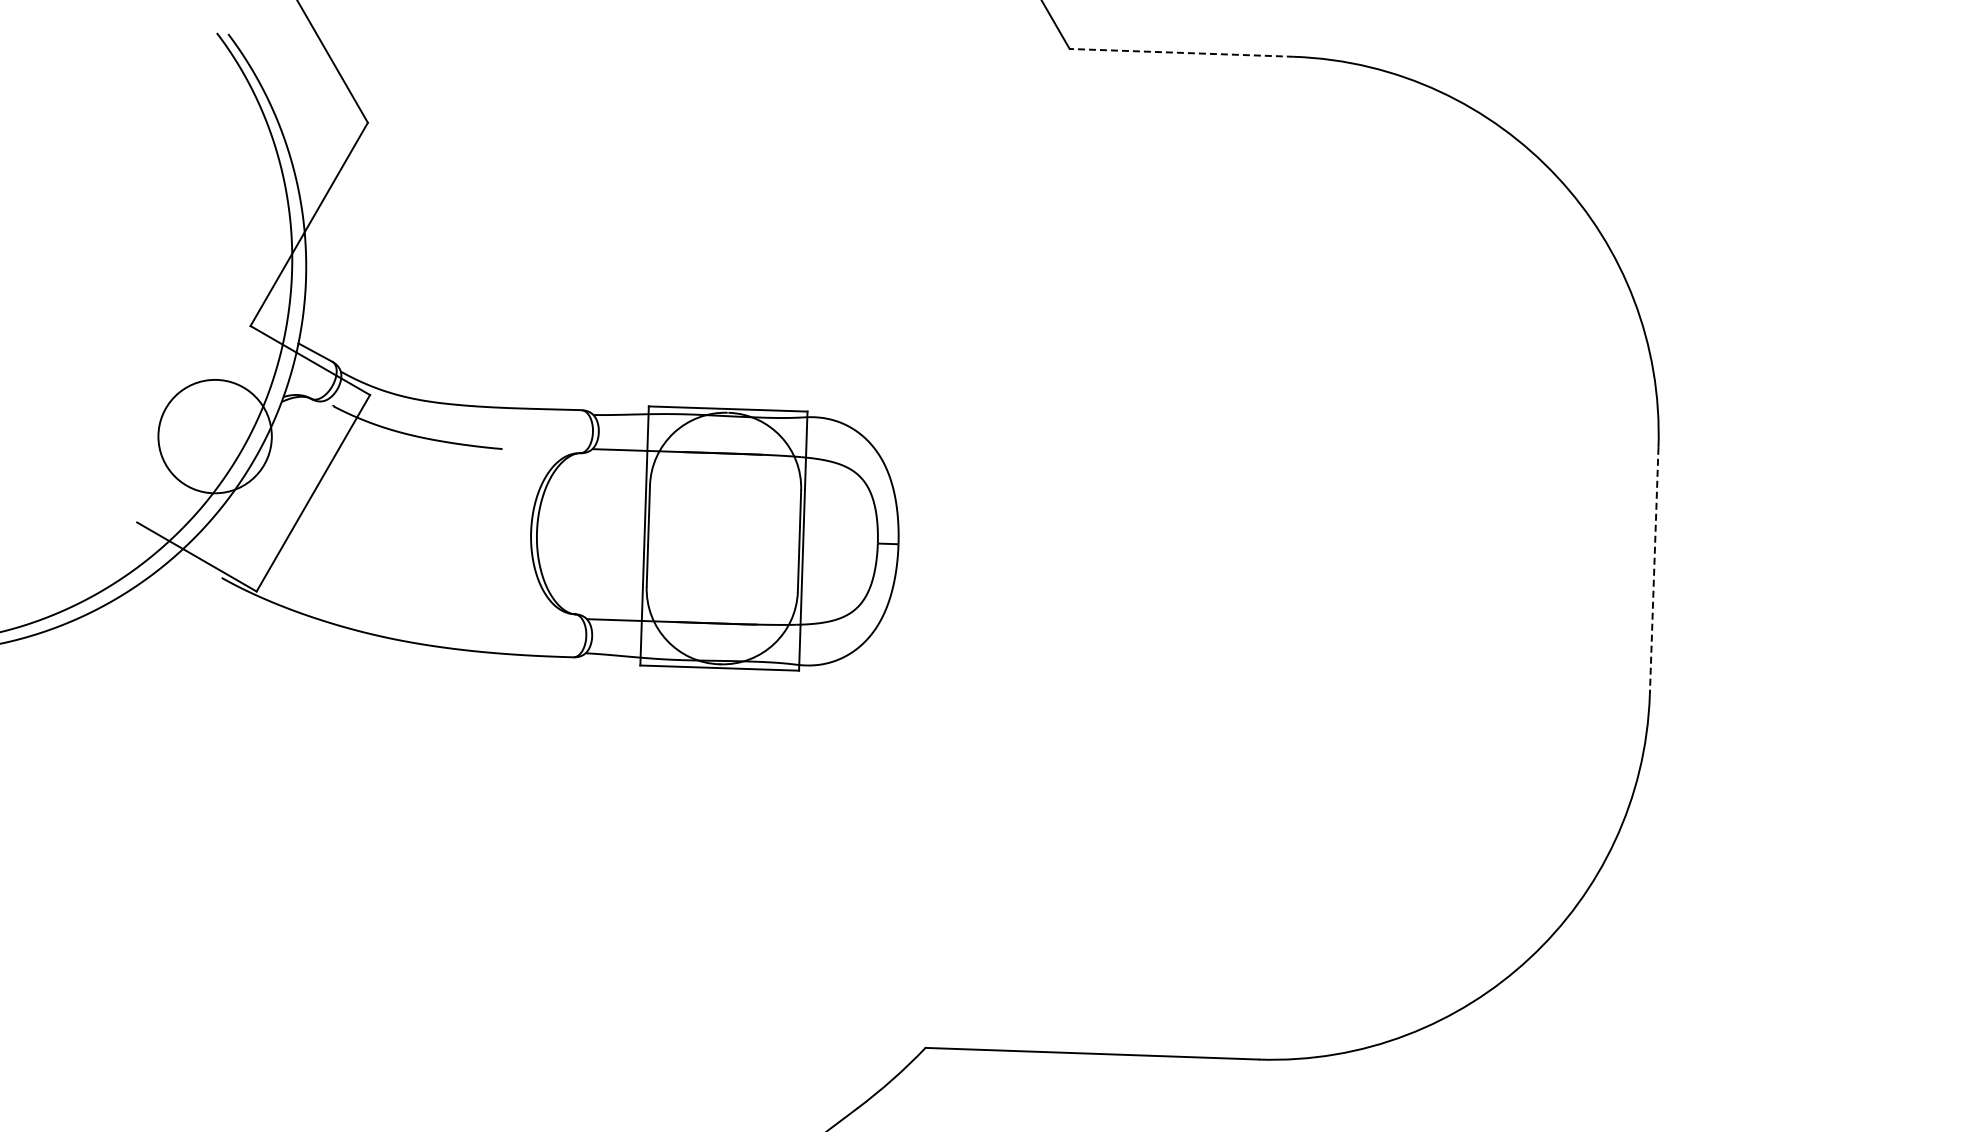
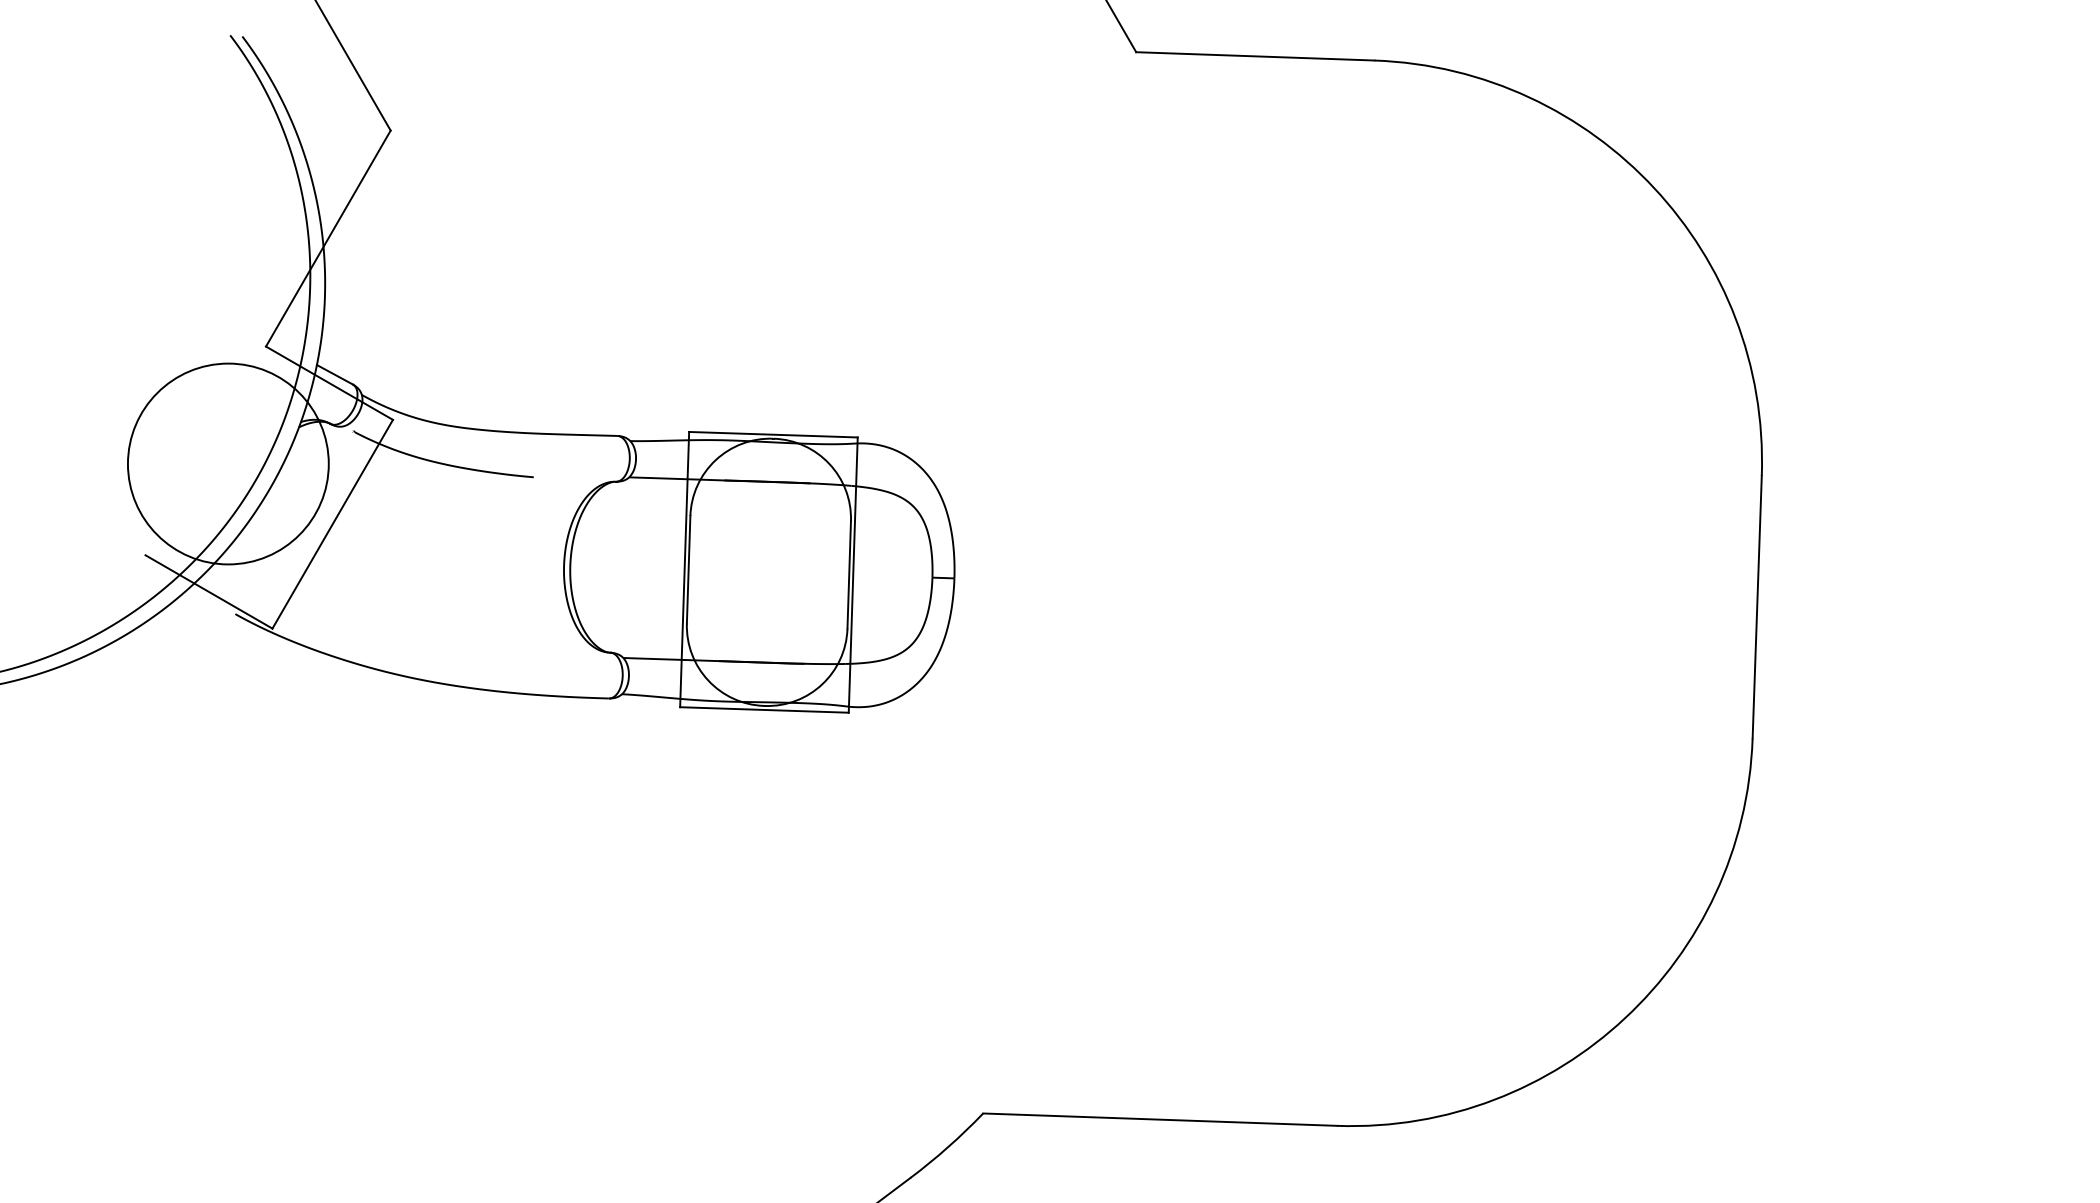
line: (1181, 52) -> (1255, 55), dashed -> solid
circle: (214, 436) -> (227, 463), size x1.67
line: (1654, 571) -> (1757, 607), dashed -> solid

